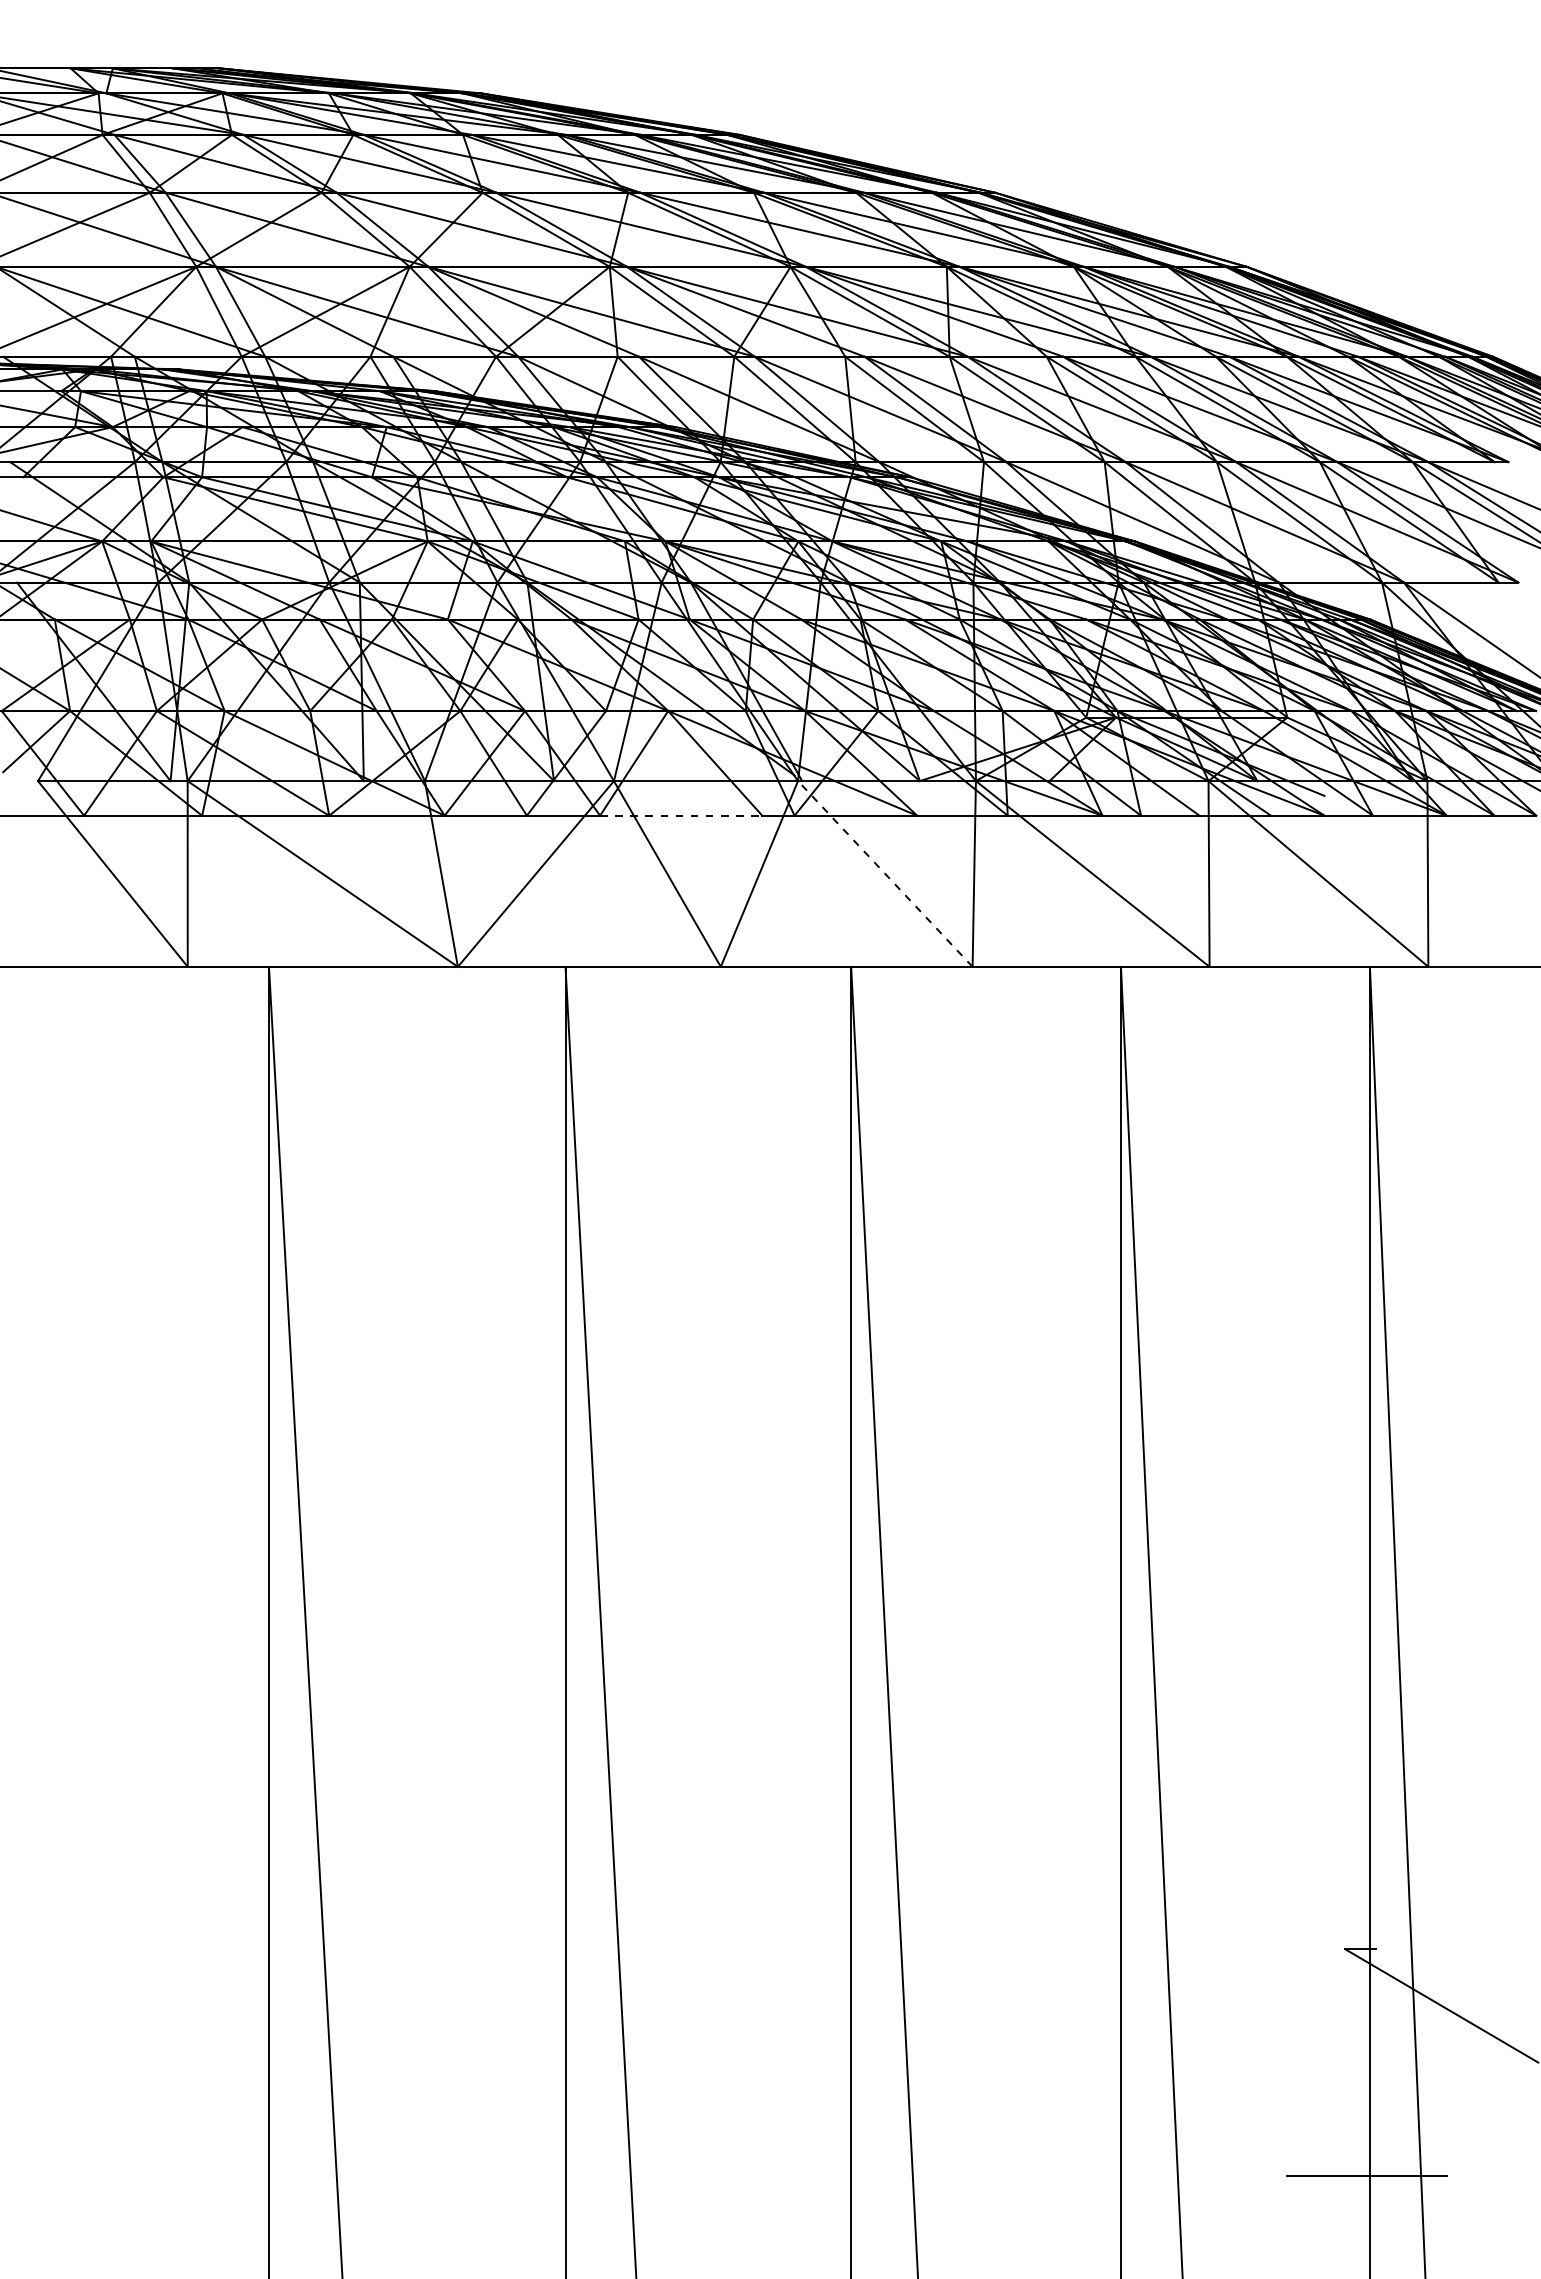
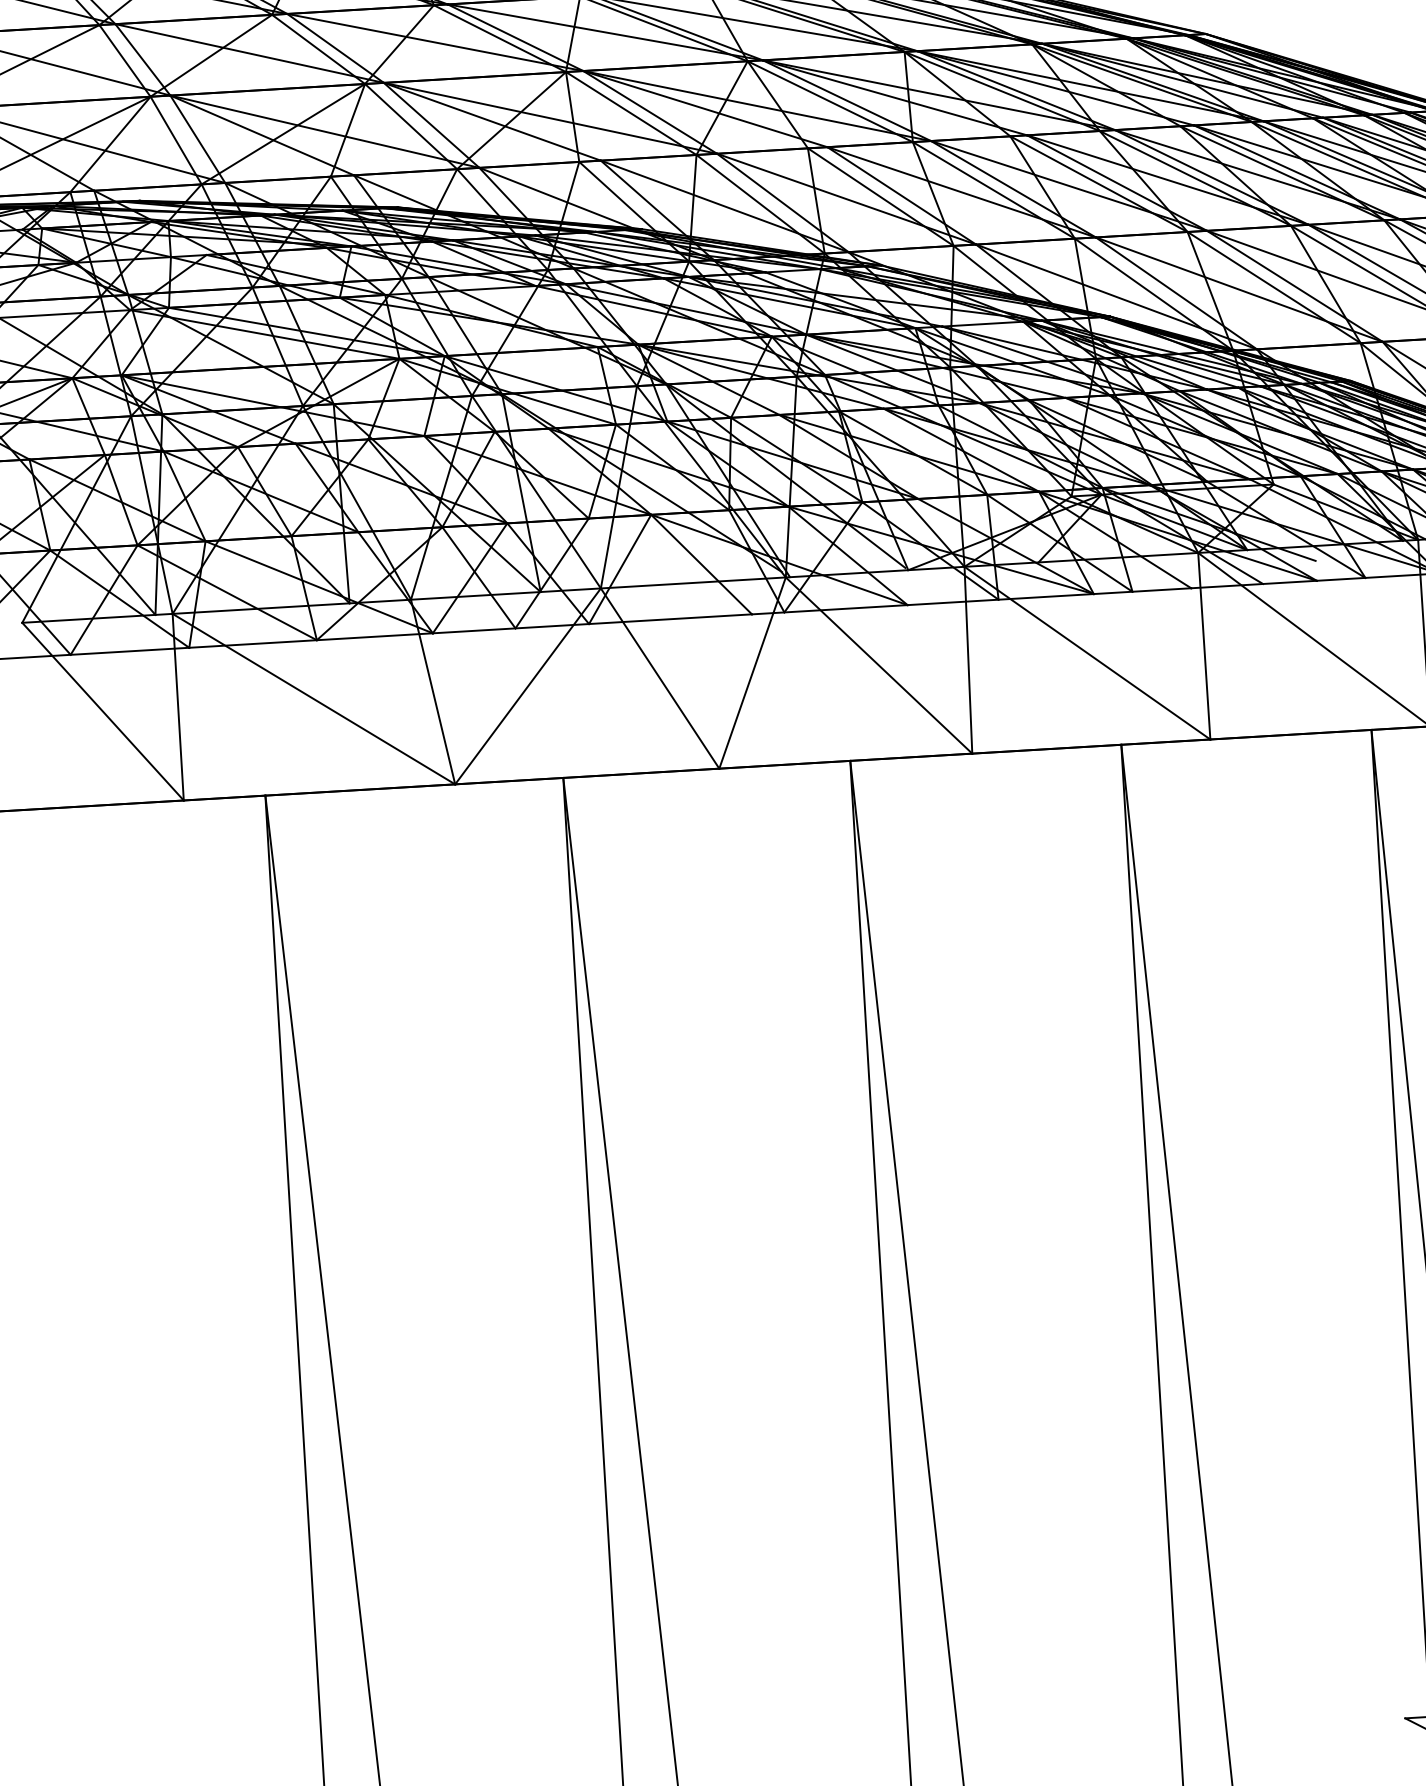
line: (681, 815) -> (670, 618), dashed -> solid
line: (884, 873) -> (878, 665), dashed -> solid

